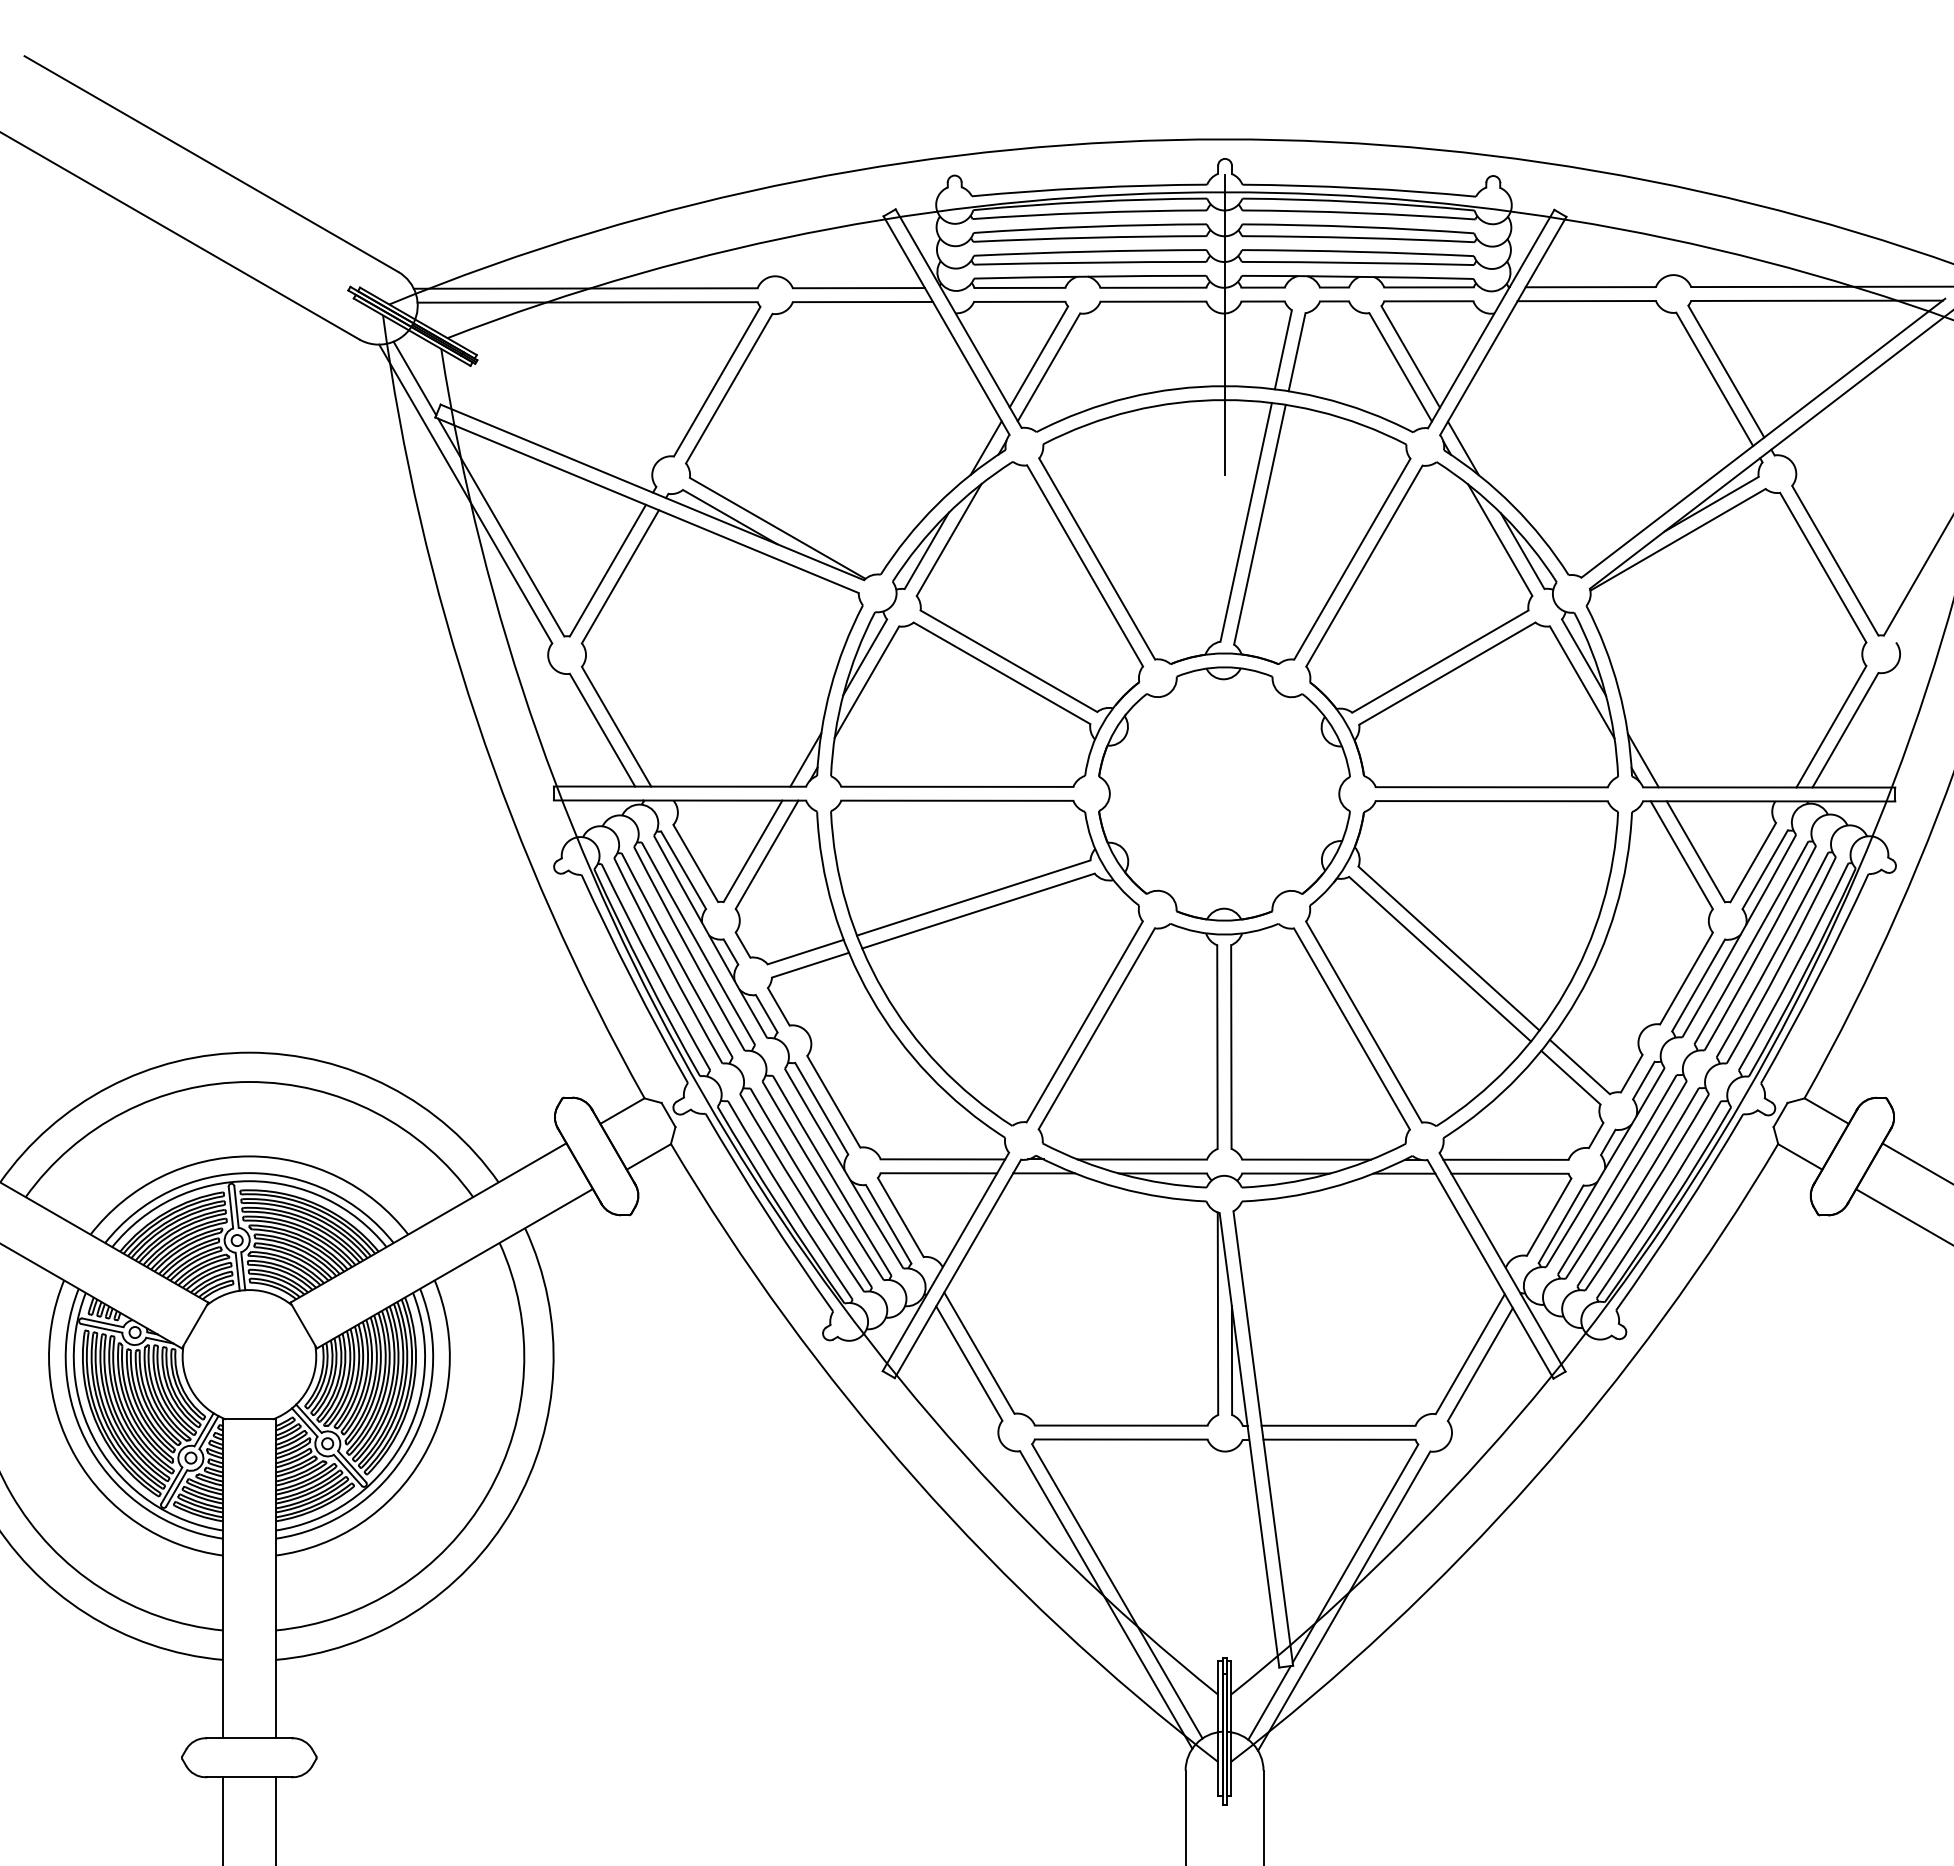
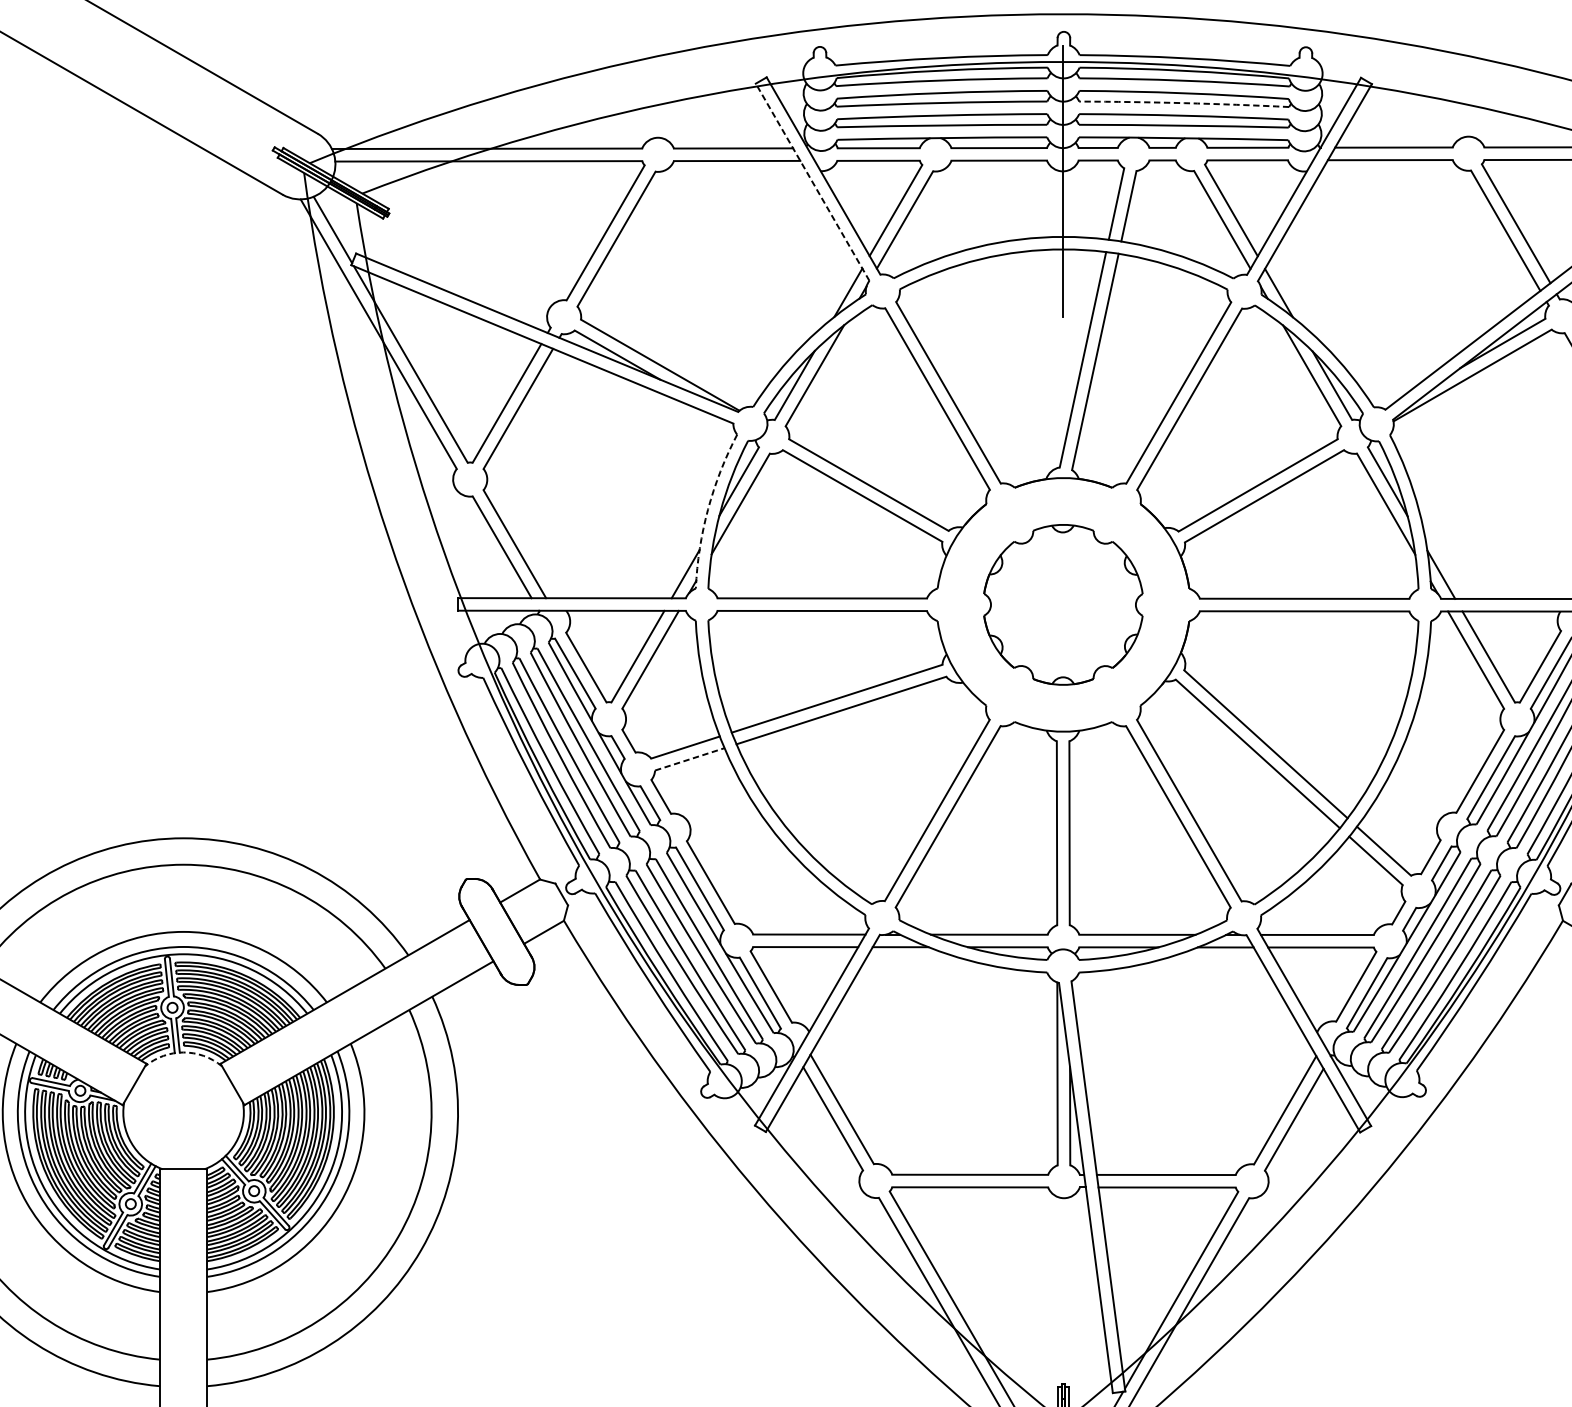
arc: (1358, 237) -> (1184, 102), solid -> dashed
line: (946, 325) -> (812, 182), solid -> dashed
arc: (830, 688) -> (707, 509), solid -> dashed
part: (1224, 793) -> (1063, 604), size x0.7
line: (810, 965) -> (689, 759), solid -> dashed
arc: (249, 1290) -> (183, 1052), solid -> dashed

